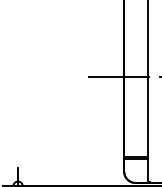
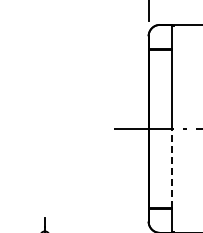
line: (148, 116) -> (172, 167), solid -> dashed

